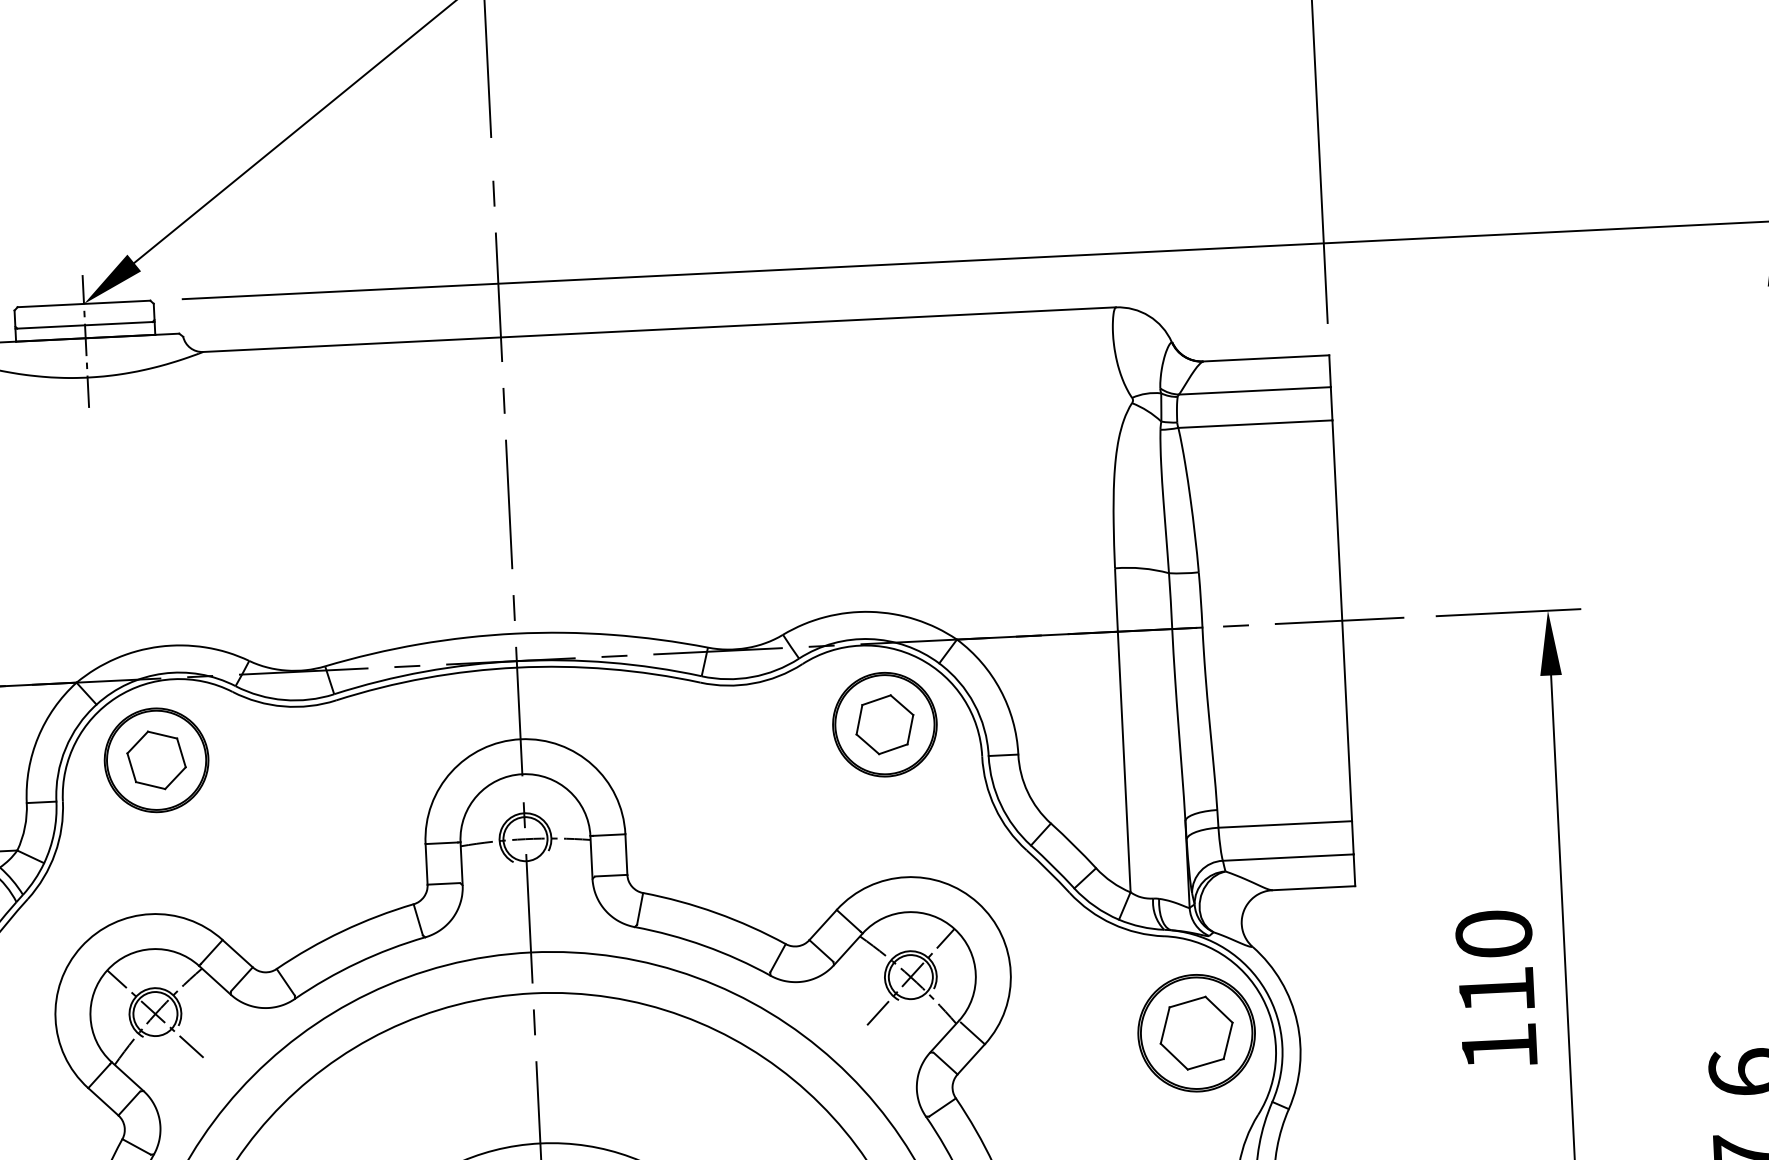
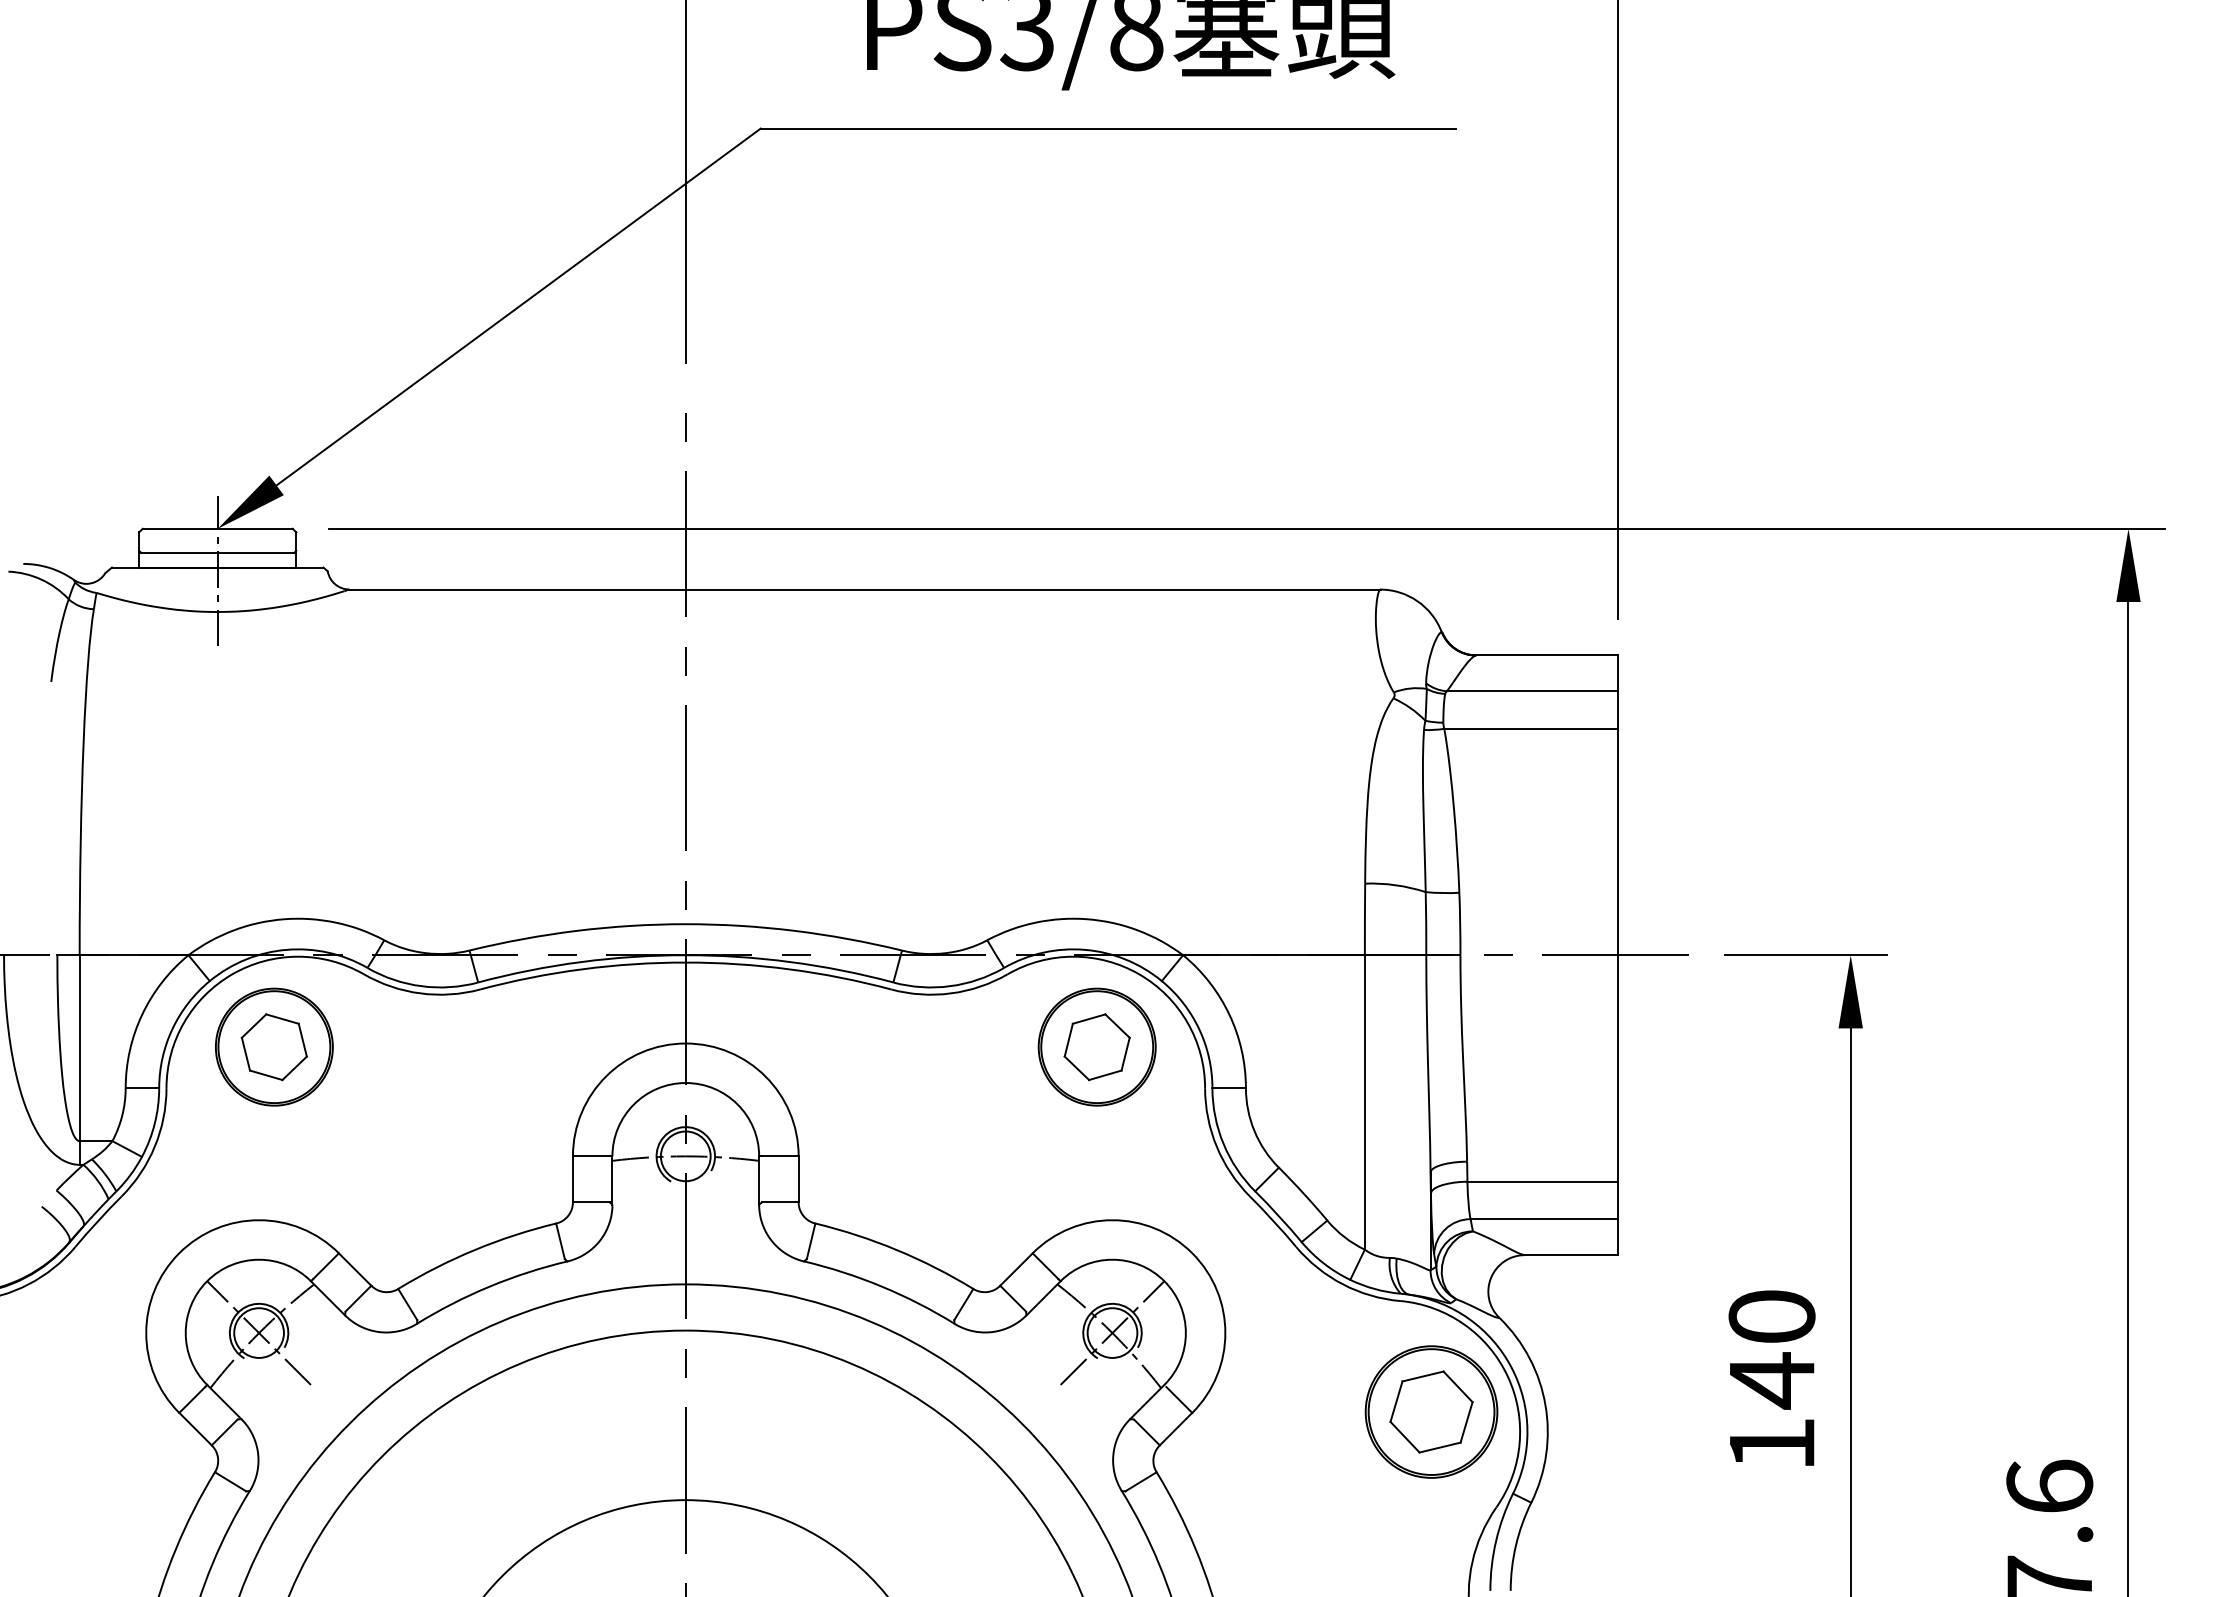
text: (1497, 990) -> (1772, 1380), 110 -> 140

